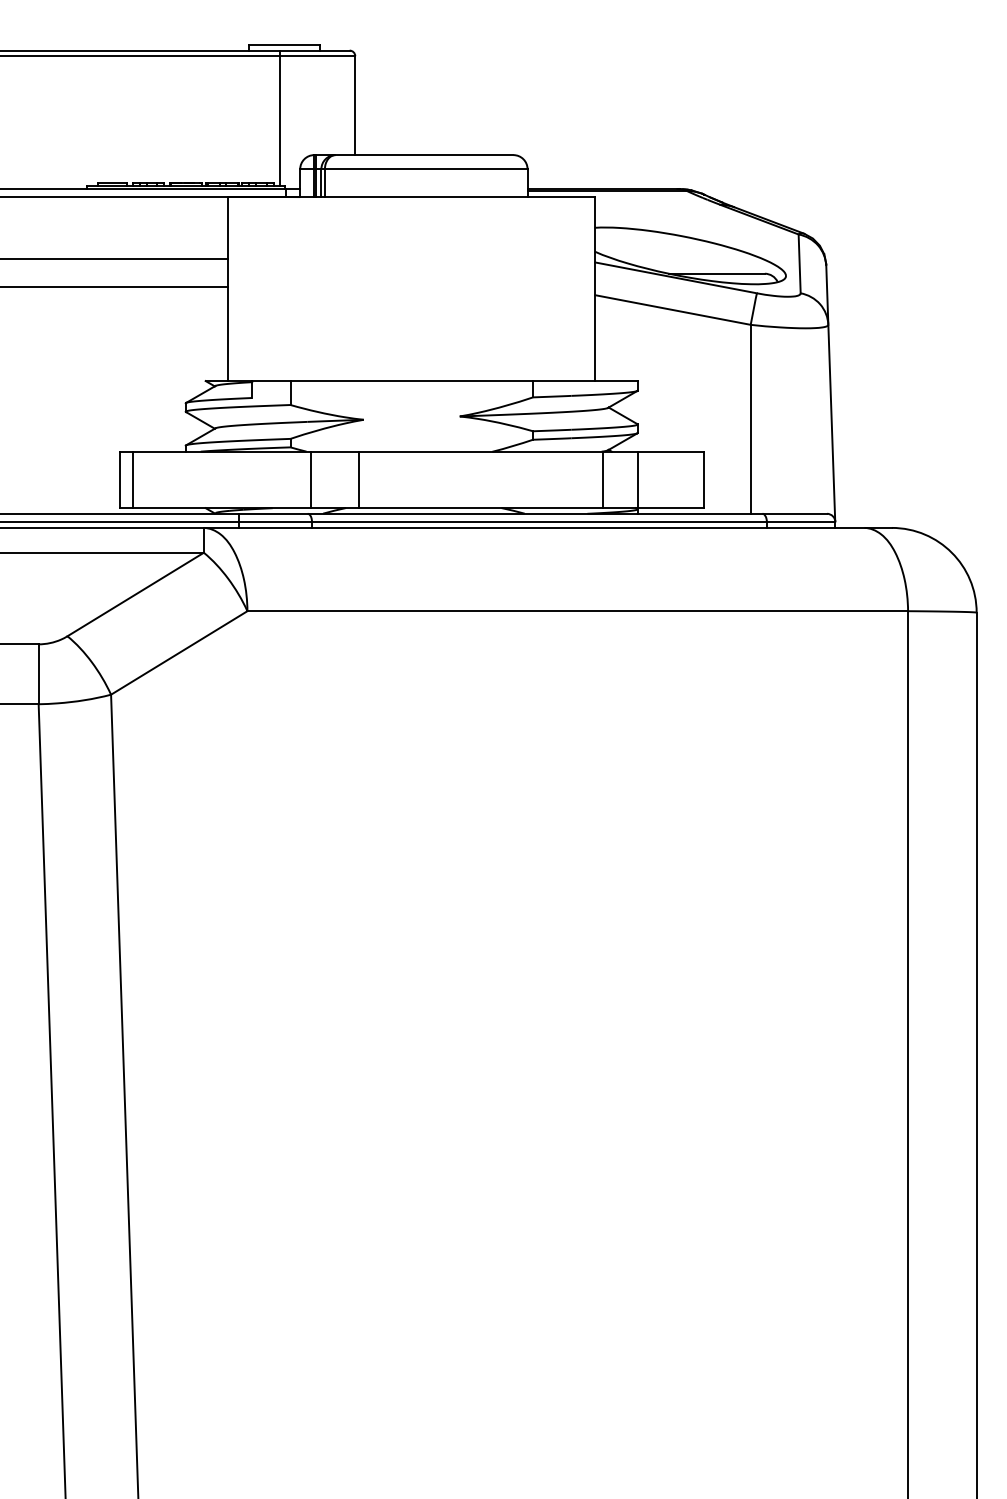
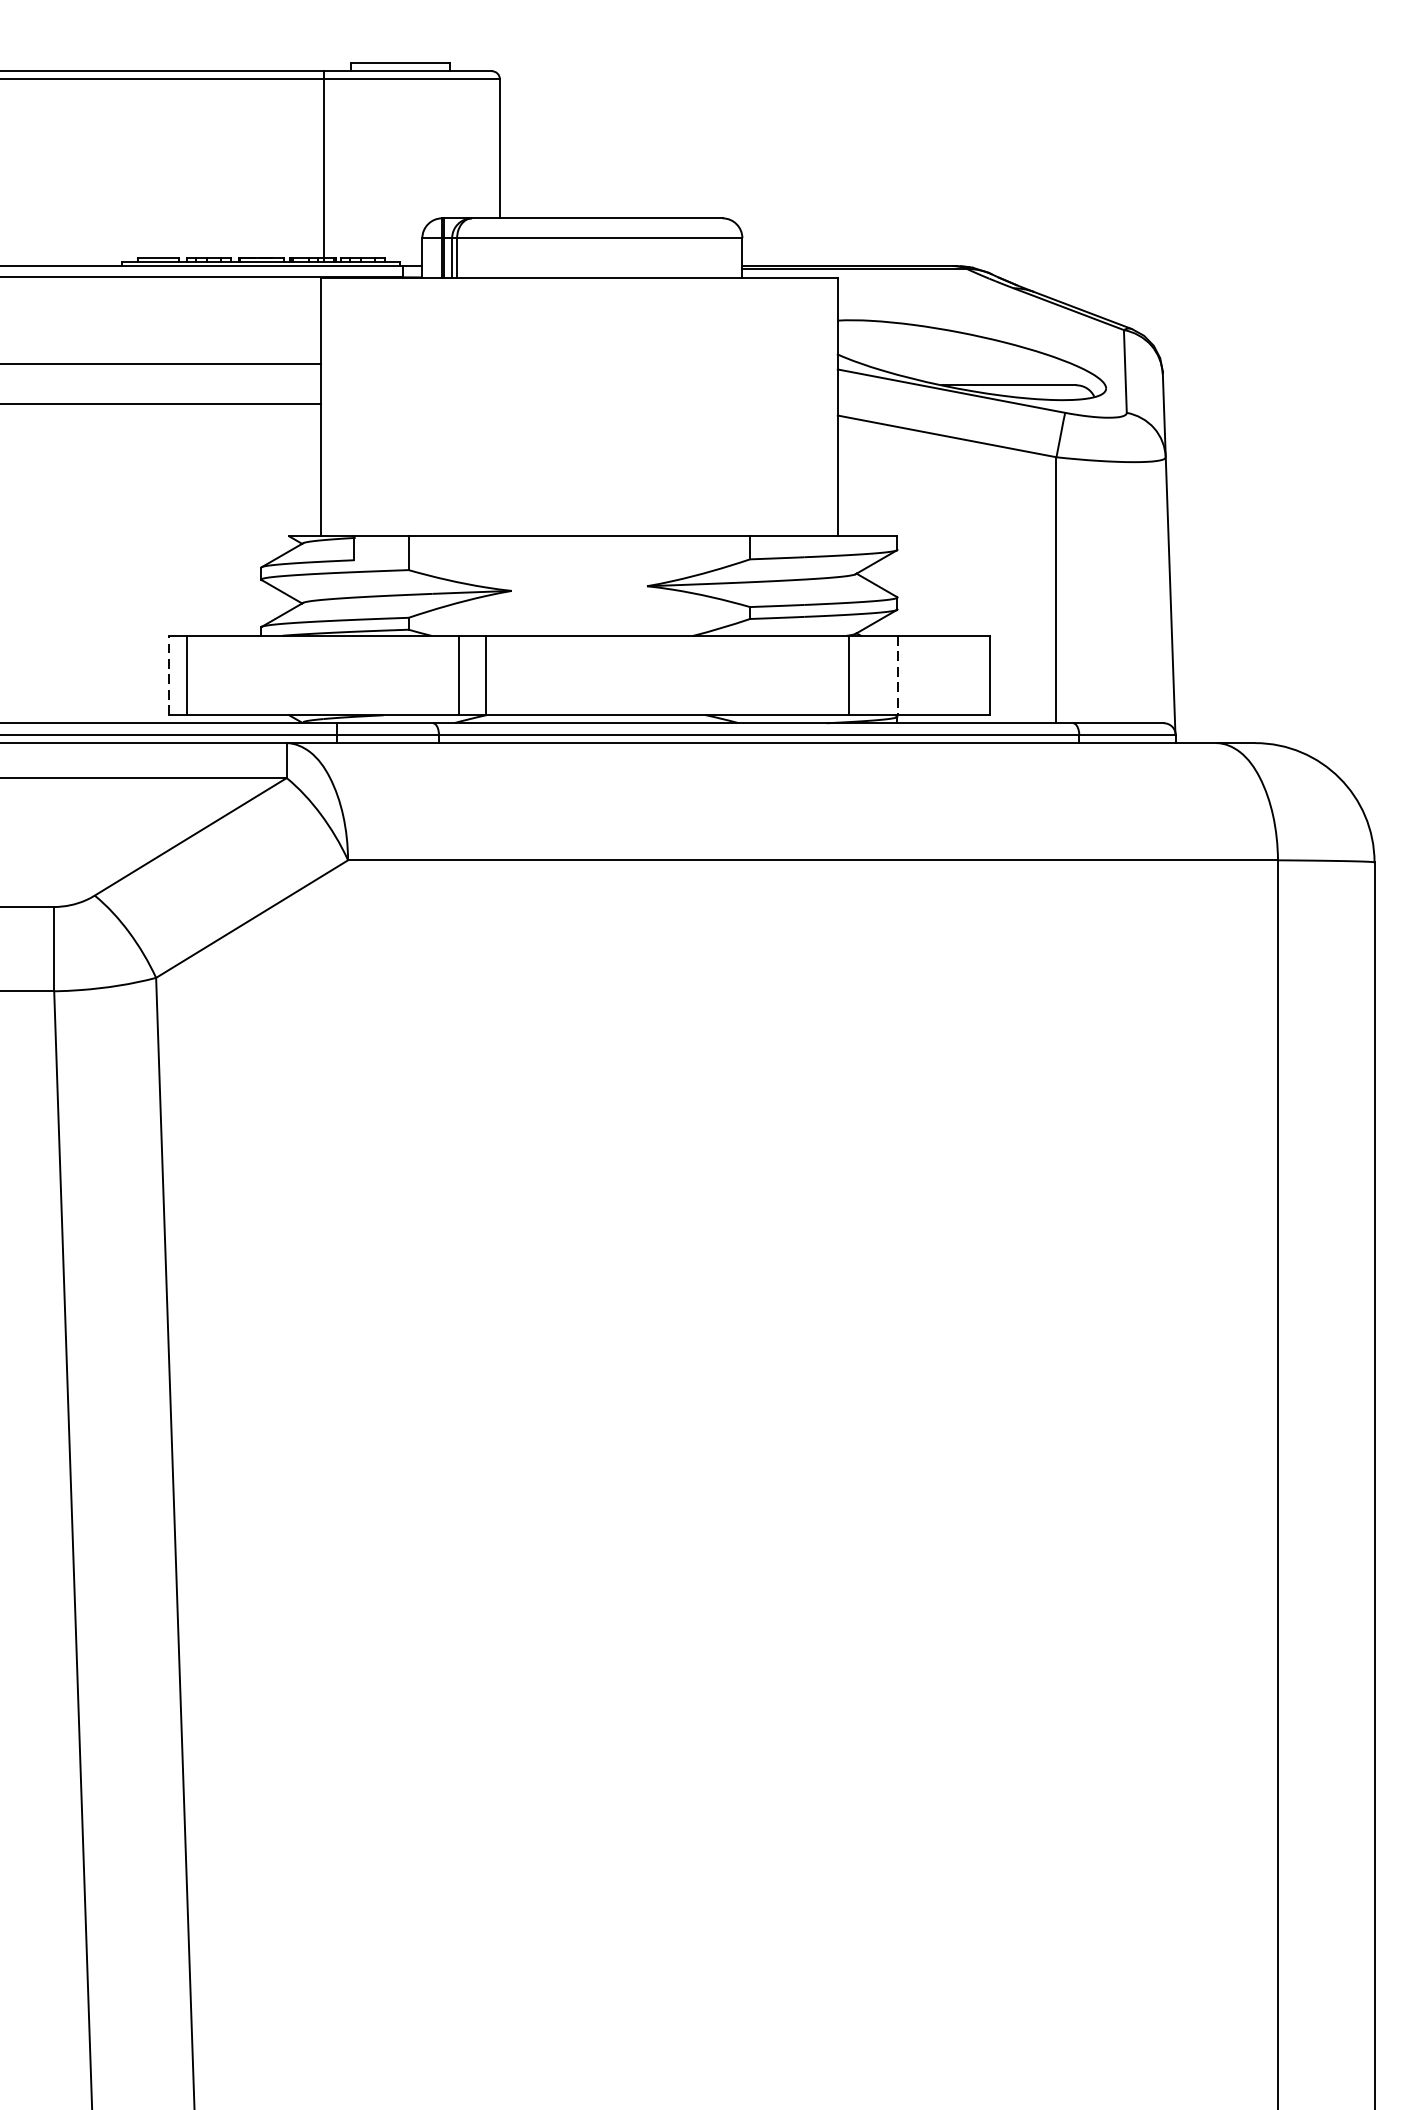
line: (280, 118) -> (324, 166), moved
line: (119, 479) -> (167, 674), solid -> dashed
line: (311, 479) -> (486, 674), moved
line: (359, 479) -> (459, 674), moved
line: (638, 480) -> (898, 676), solid -> dashed

